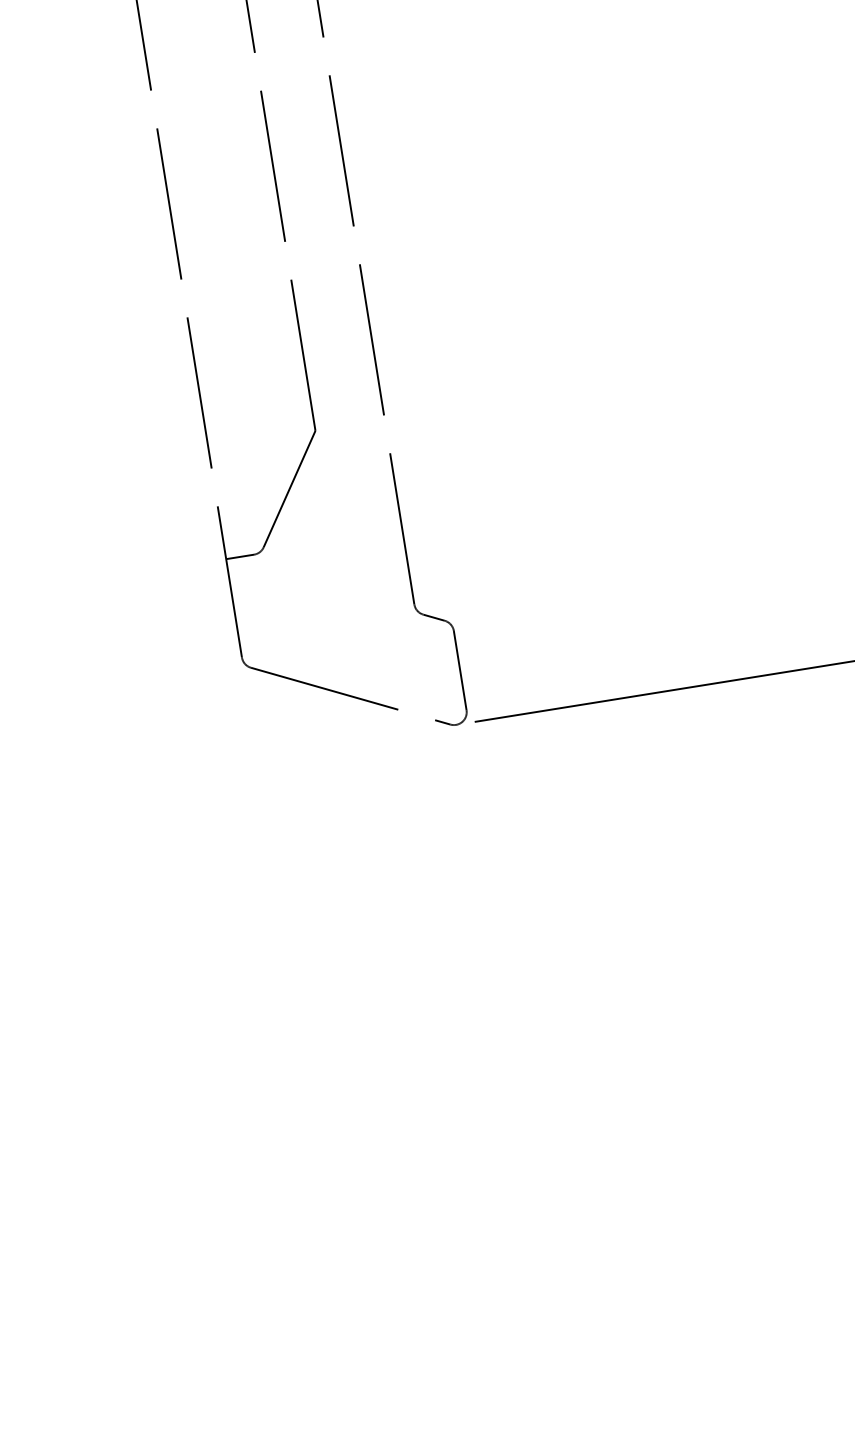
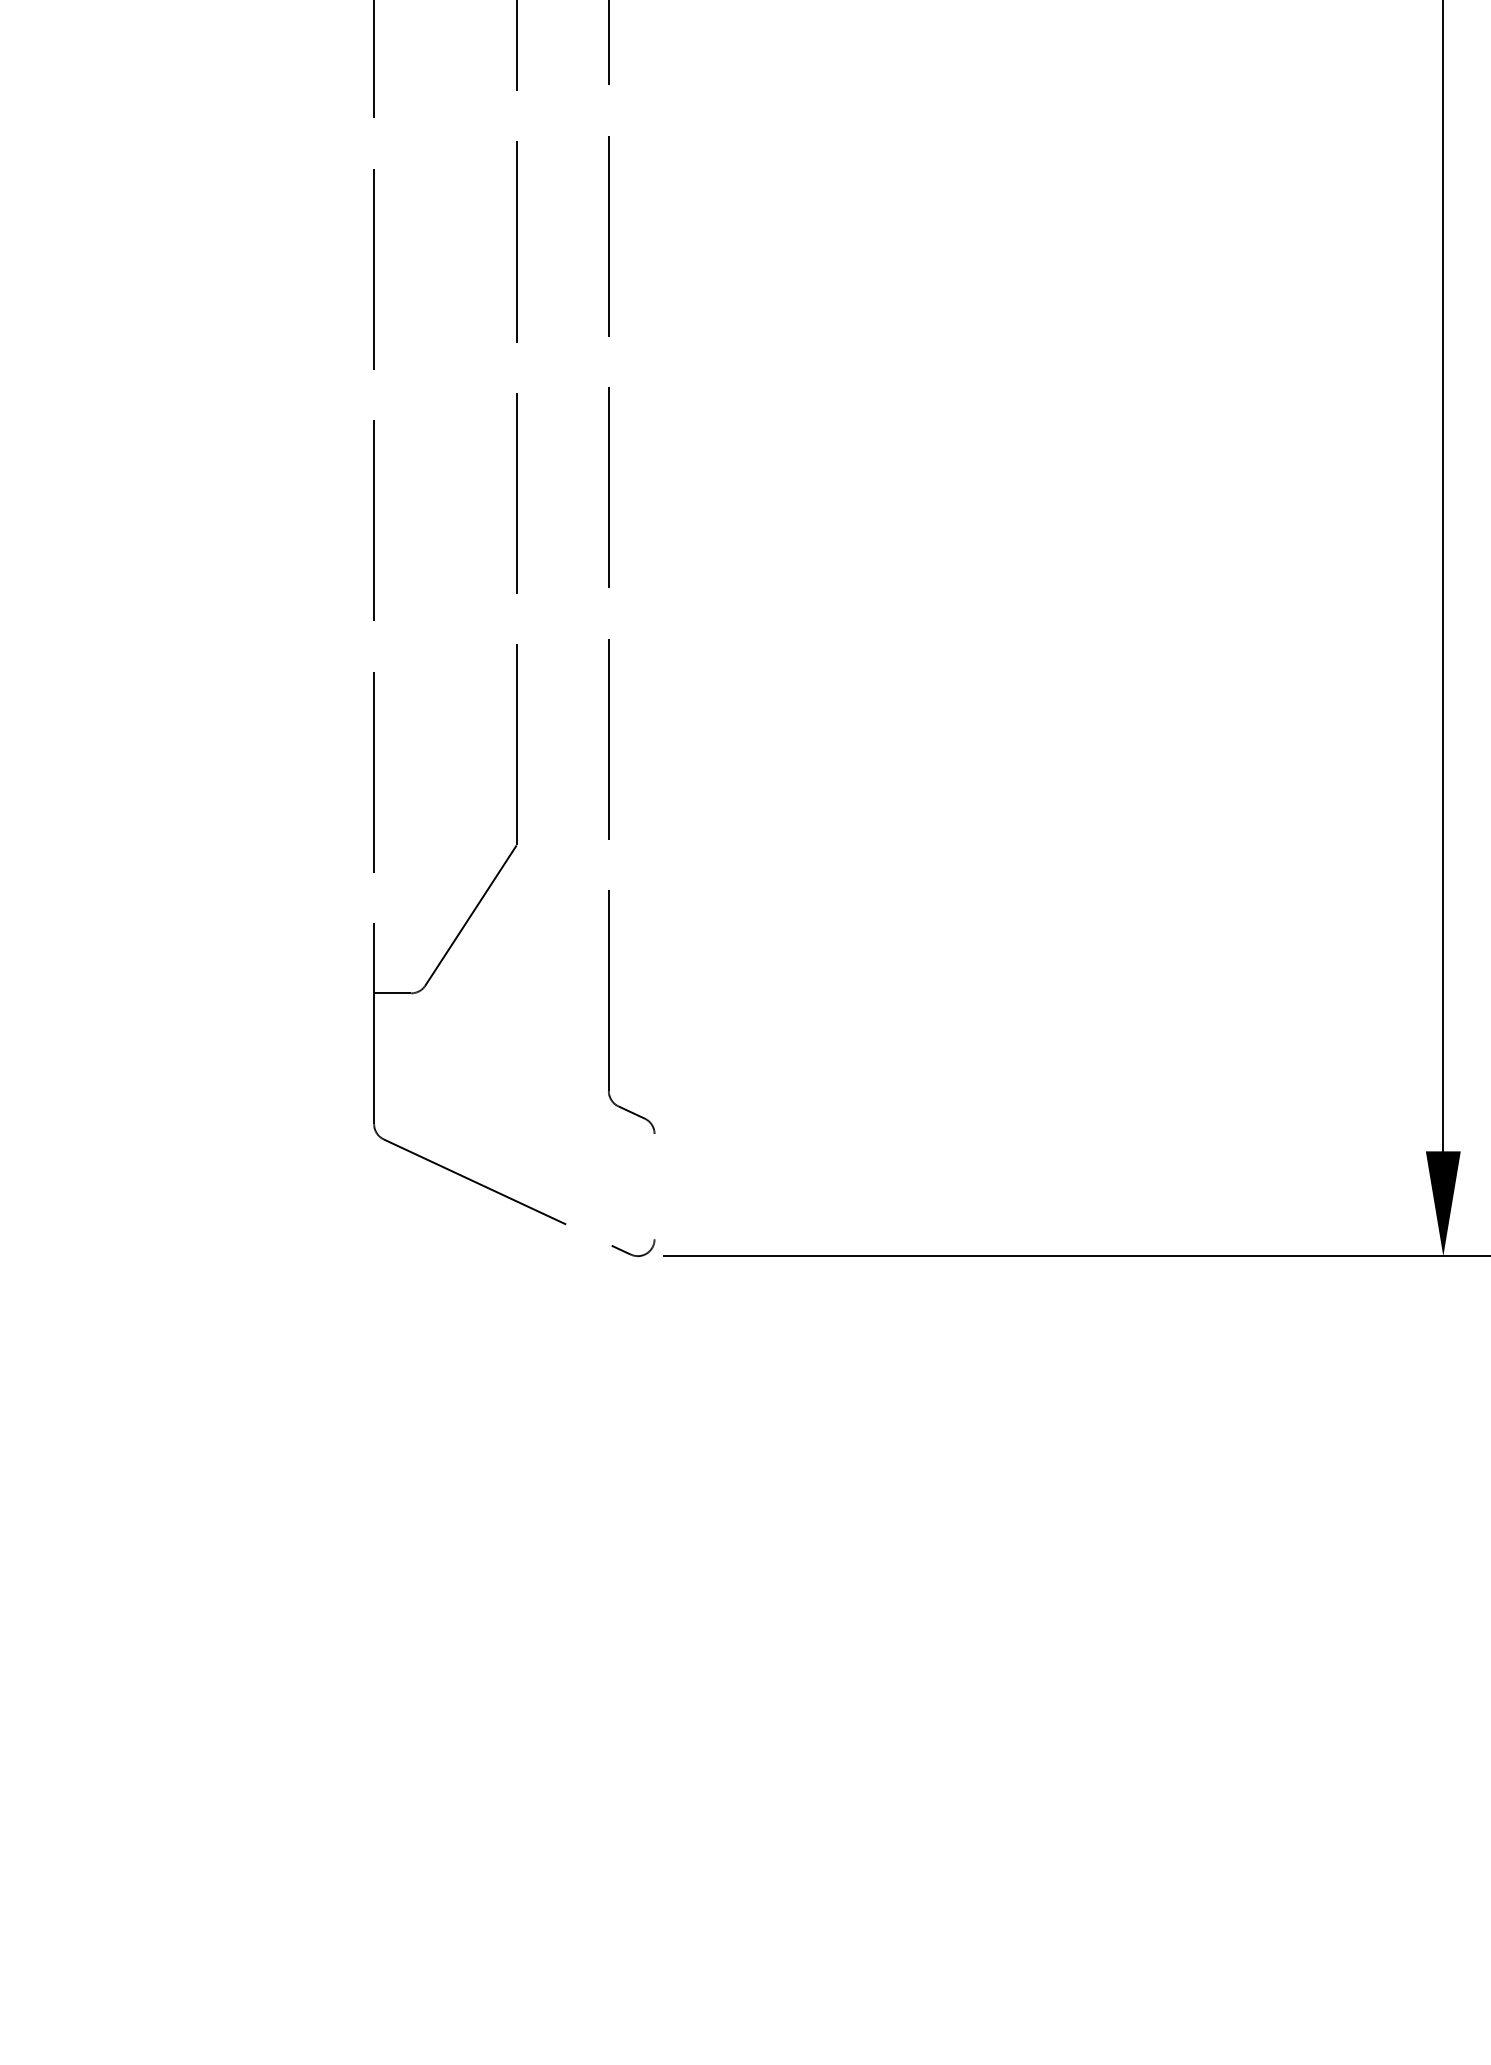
line: (460, 670) -> (654, 1186), removed

